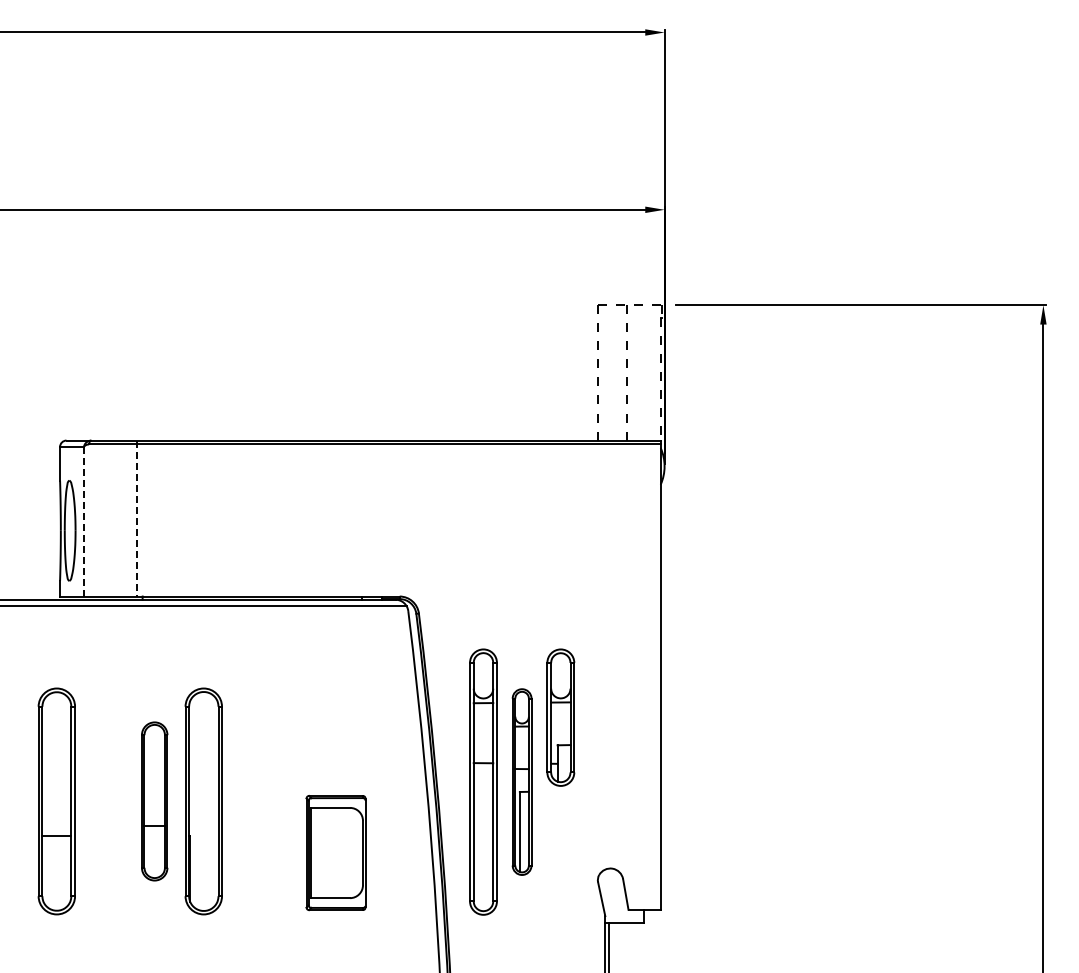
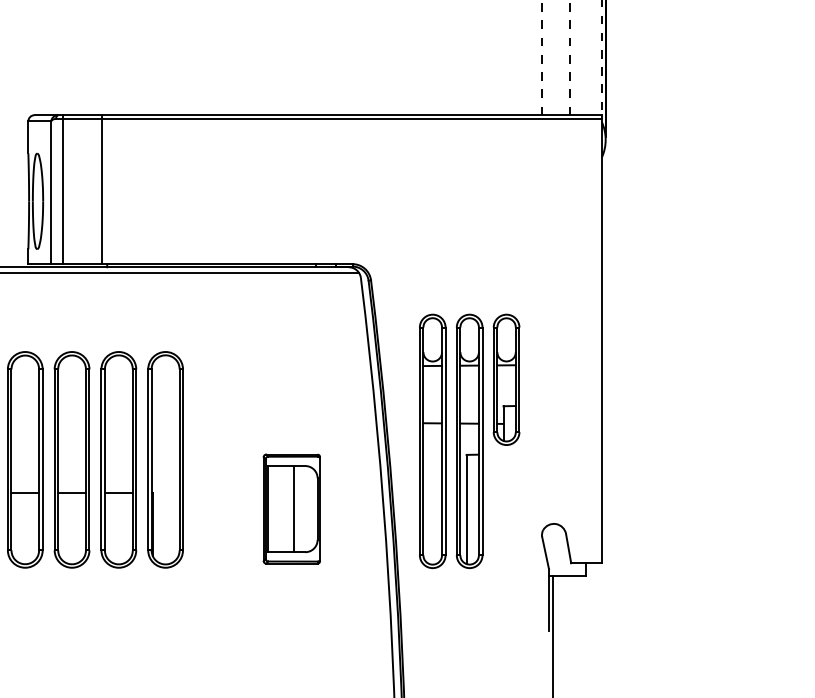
line: (96, 518) -> (63, 189), added
line: (137, 518) -> (102, 189), dashed -> solid
line: (83, 521) -> (50, 192), dashed -> solid
part: (521, 781) -> (469, 440), size x1.43
part: (105, 801) -> (71, 459), added
part: (154, 801) -> (118, 459), size x1.43
line: (338, 852) -> (294, 508), added

